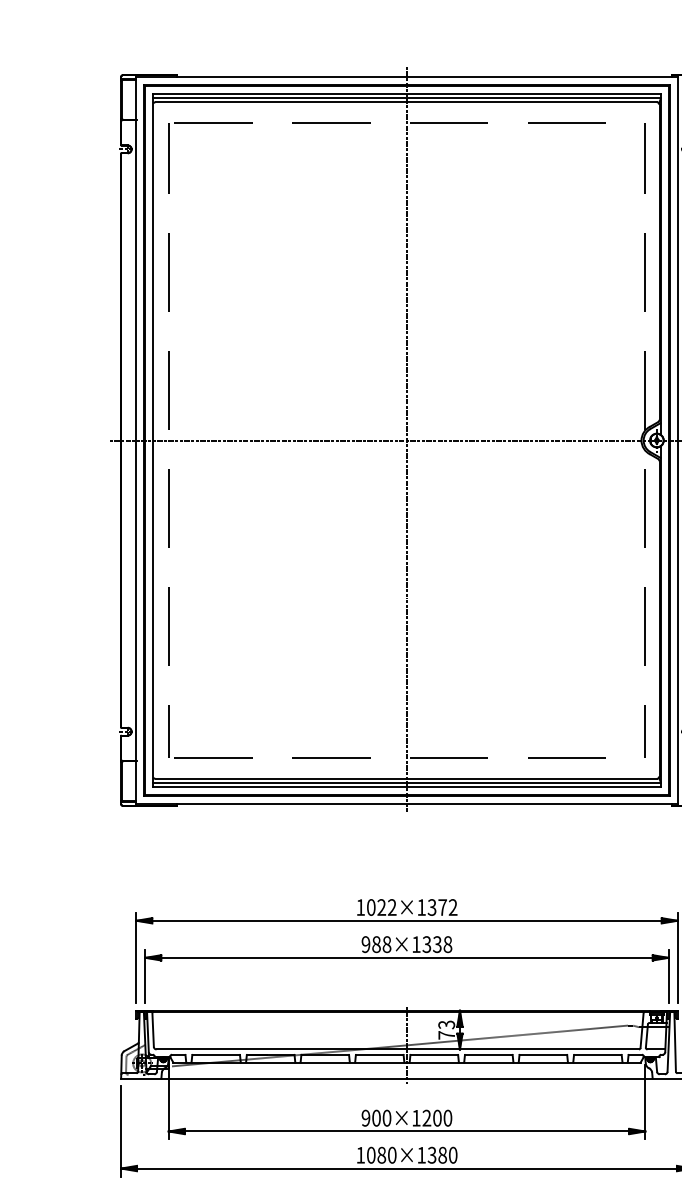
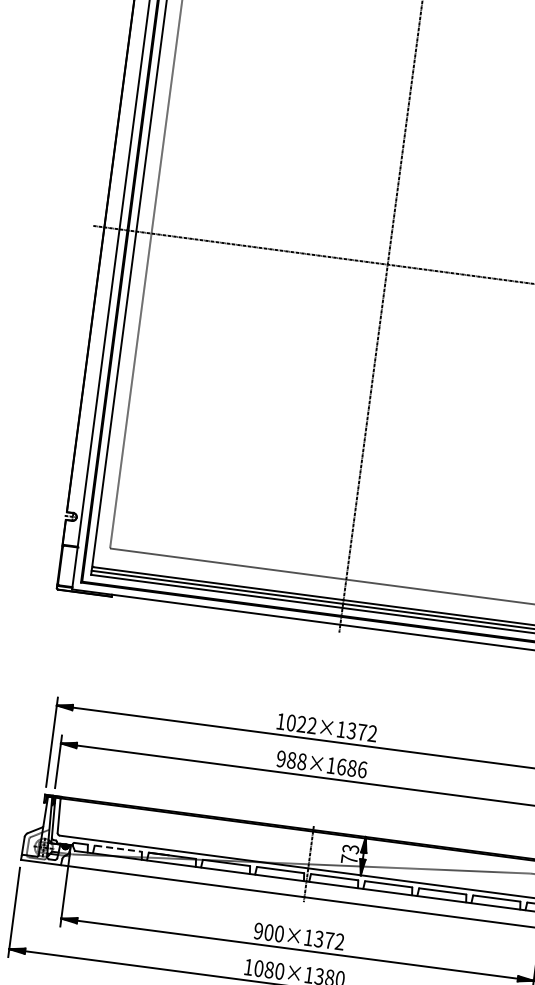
text: (437, 944) -> (352, 768), 988×1338 -> 988×1686
line: (216, 1054) -> (118, 848), solid -> dashed
text: (437, 1117) -> (329, 939), 900×1200 -> 900×1372

